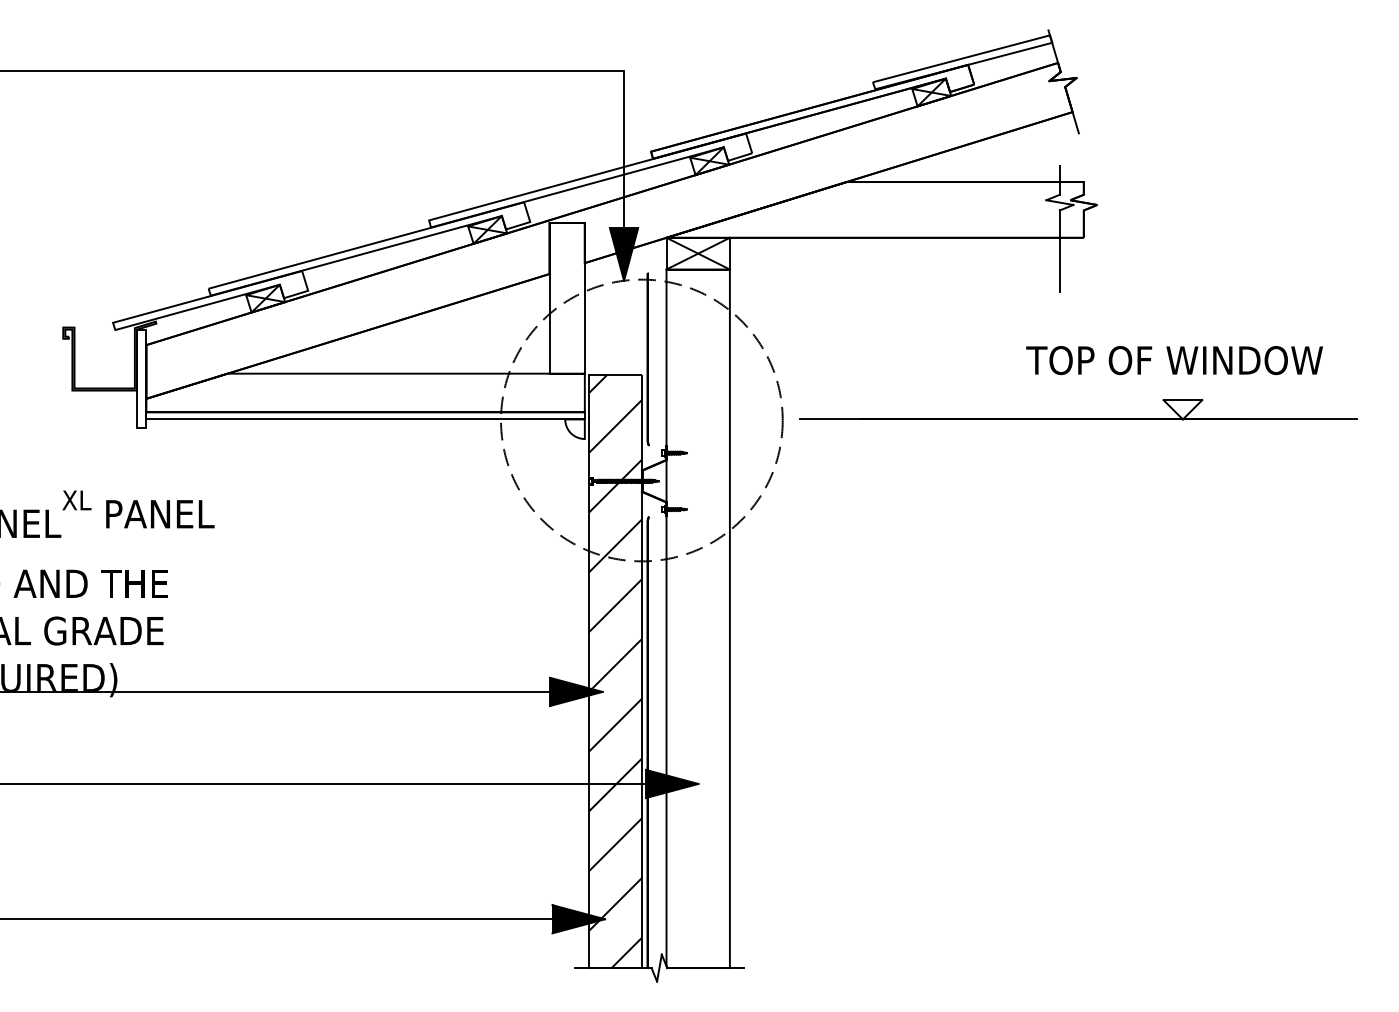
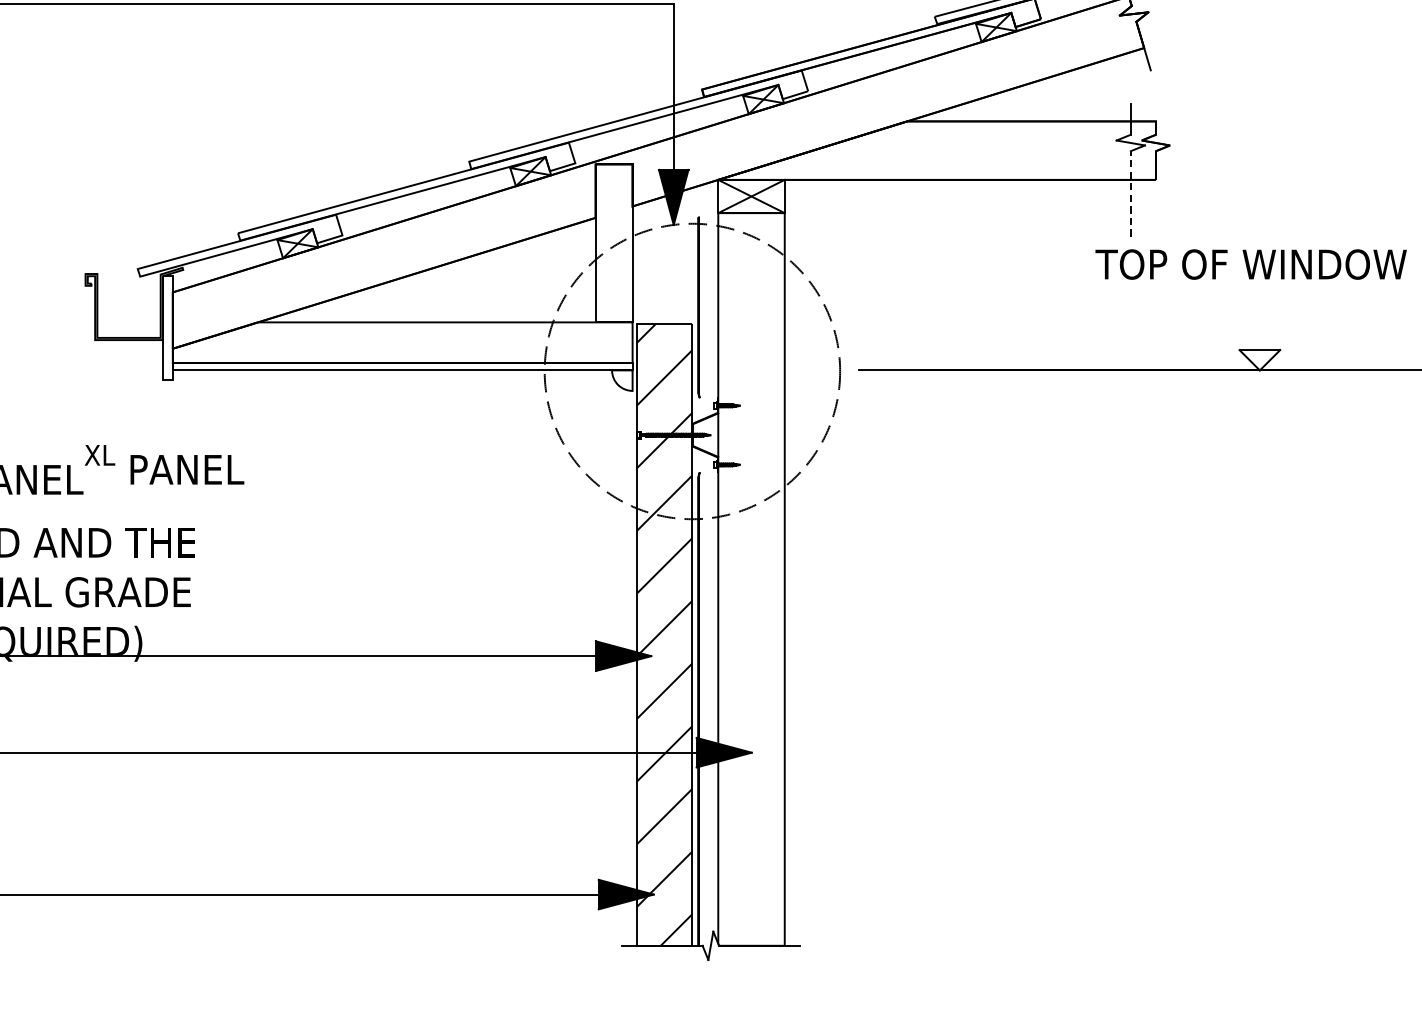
line: (1059, 251) -> (1130, 194), solid -> dashed
text: (1174, 360) -> (1251, 264), moved

